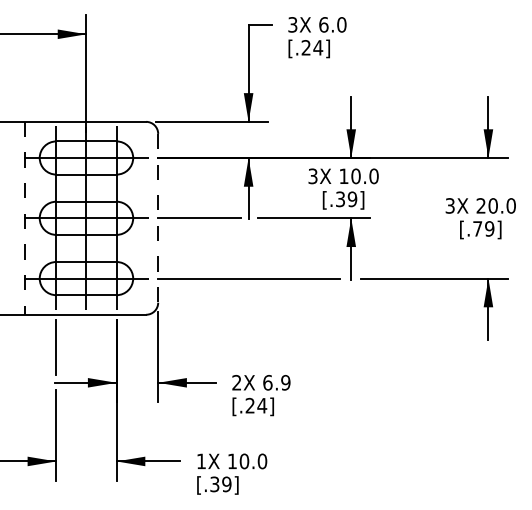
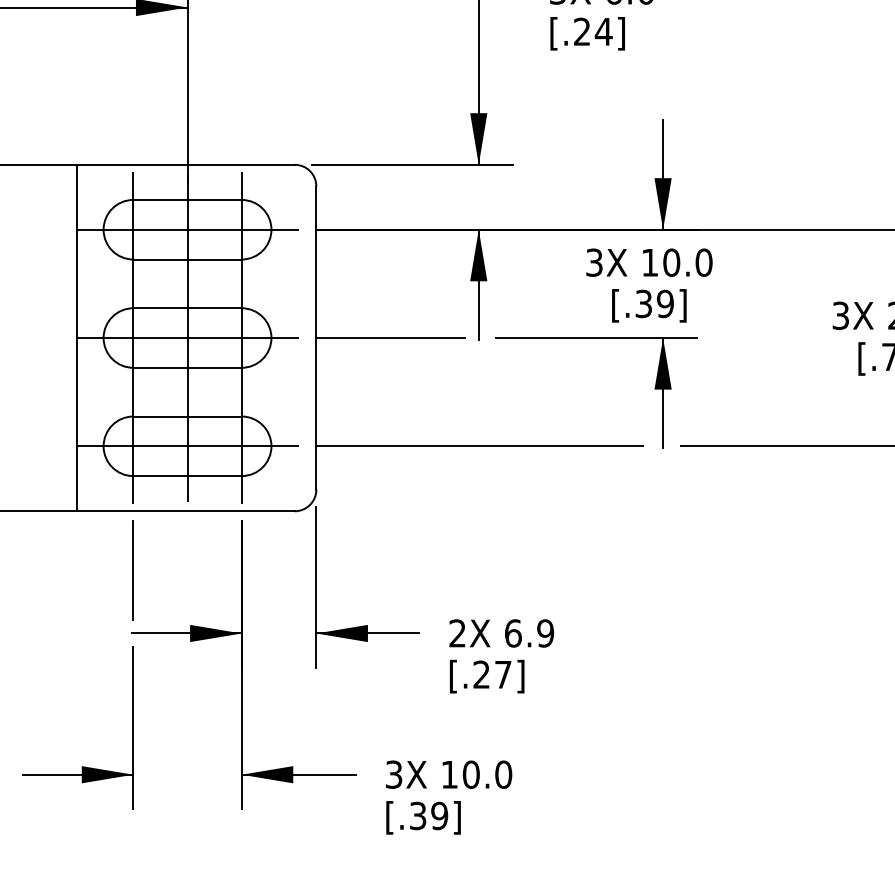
line: (24, 218) -> (76, 338), dashed -> solid
line: (158, 218) -> (316, 338), dashed -> solid
text: (262, 405) -> (503, 674), [.24] -> [.27]
text: (201, 461) -> (394, 774), 1X -> 3X

